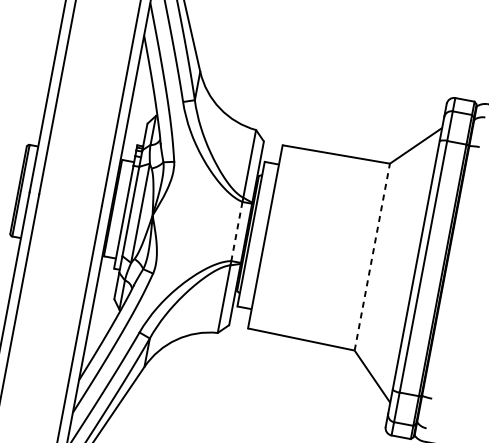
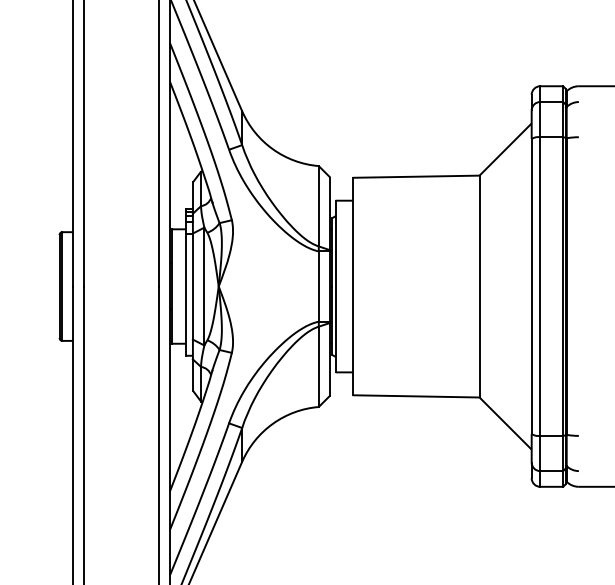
line: (236, 232) -> (318, 287), dashed -> solid
line: (372, 257) -> (479, 286), dashed -> solid

